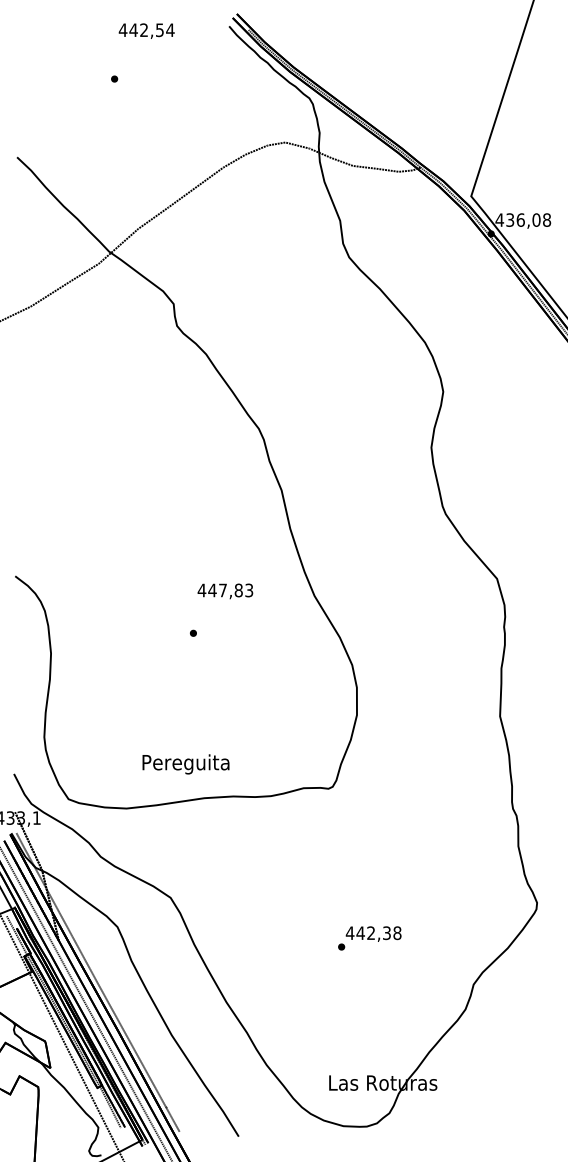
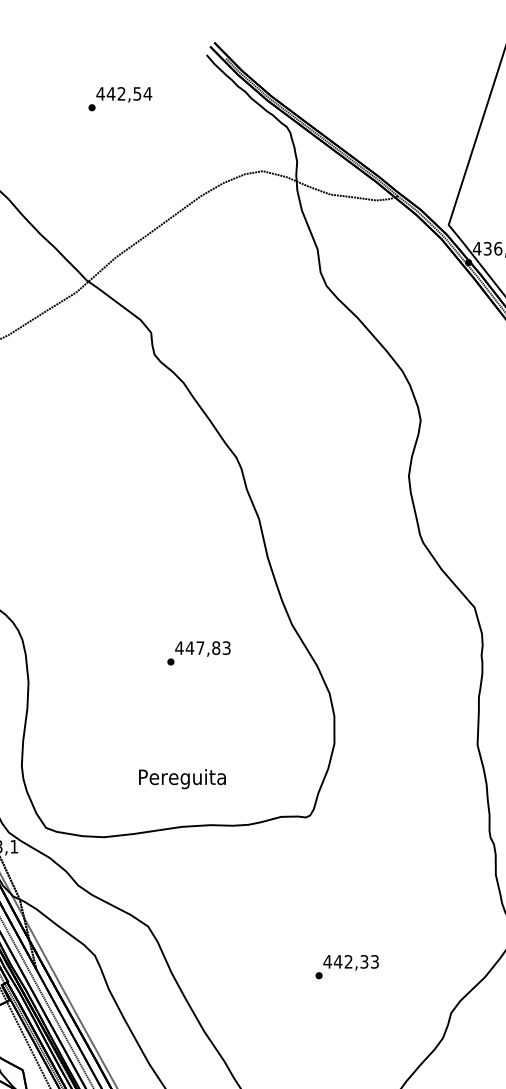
text: (146, 30) -> (123, 94), moved
text: (225, 591) -> (202, 649), moved
text: (185, 764) -> (181, 779), moved
text: (397, 932) -> (374, 961), 442,38 -> 442,33

